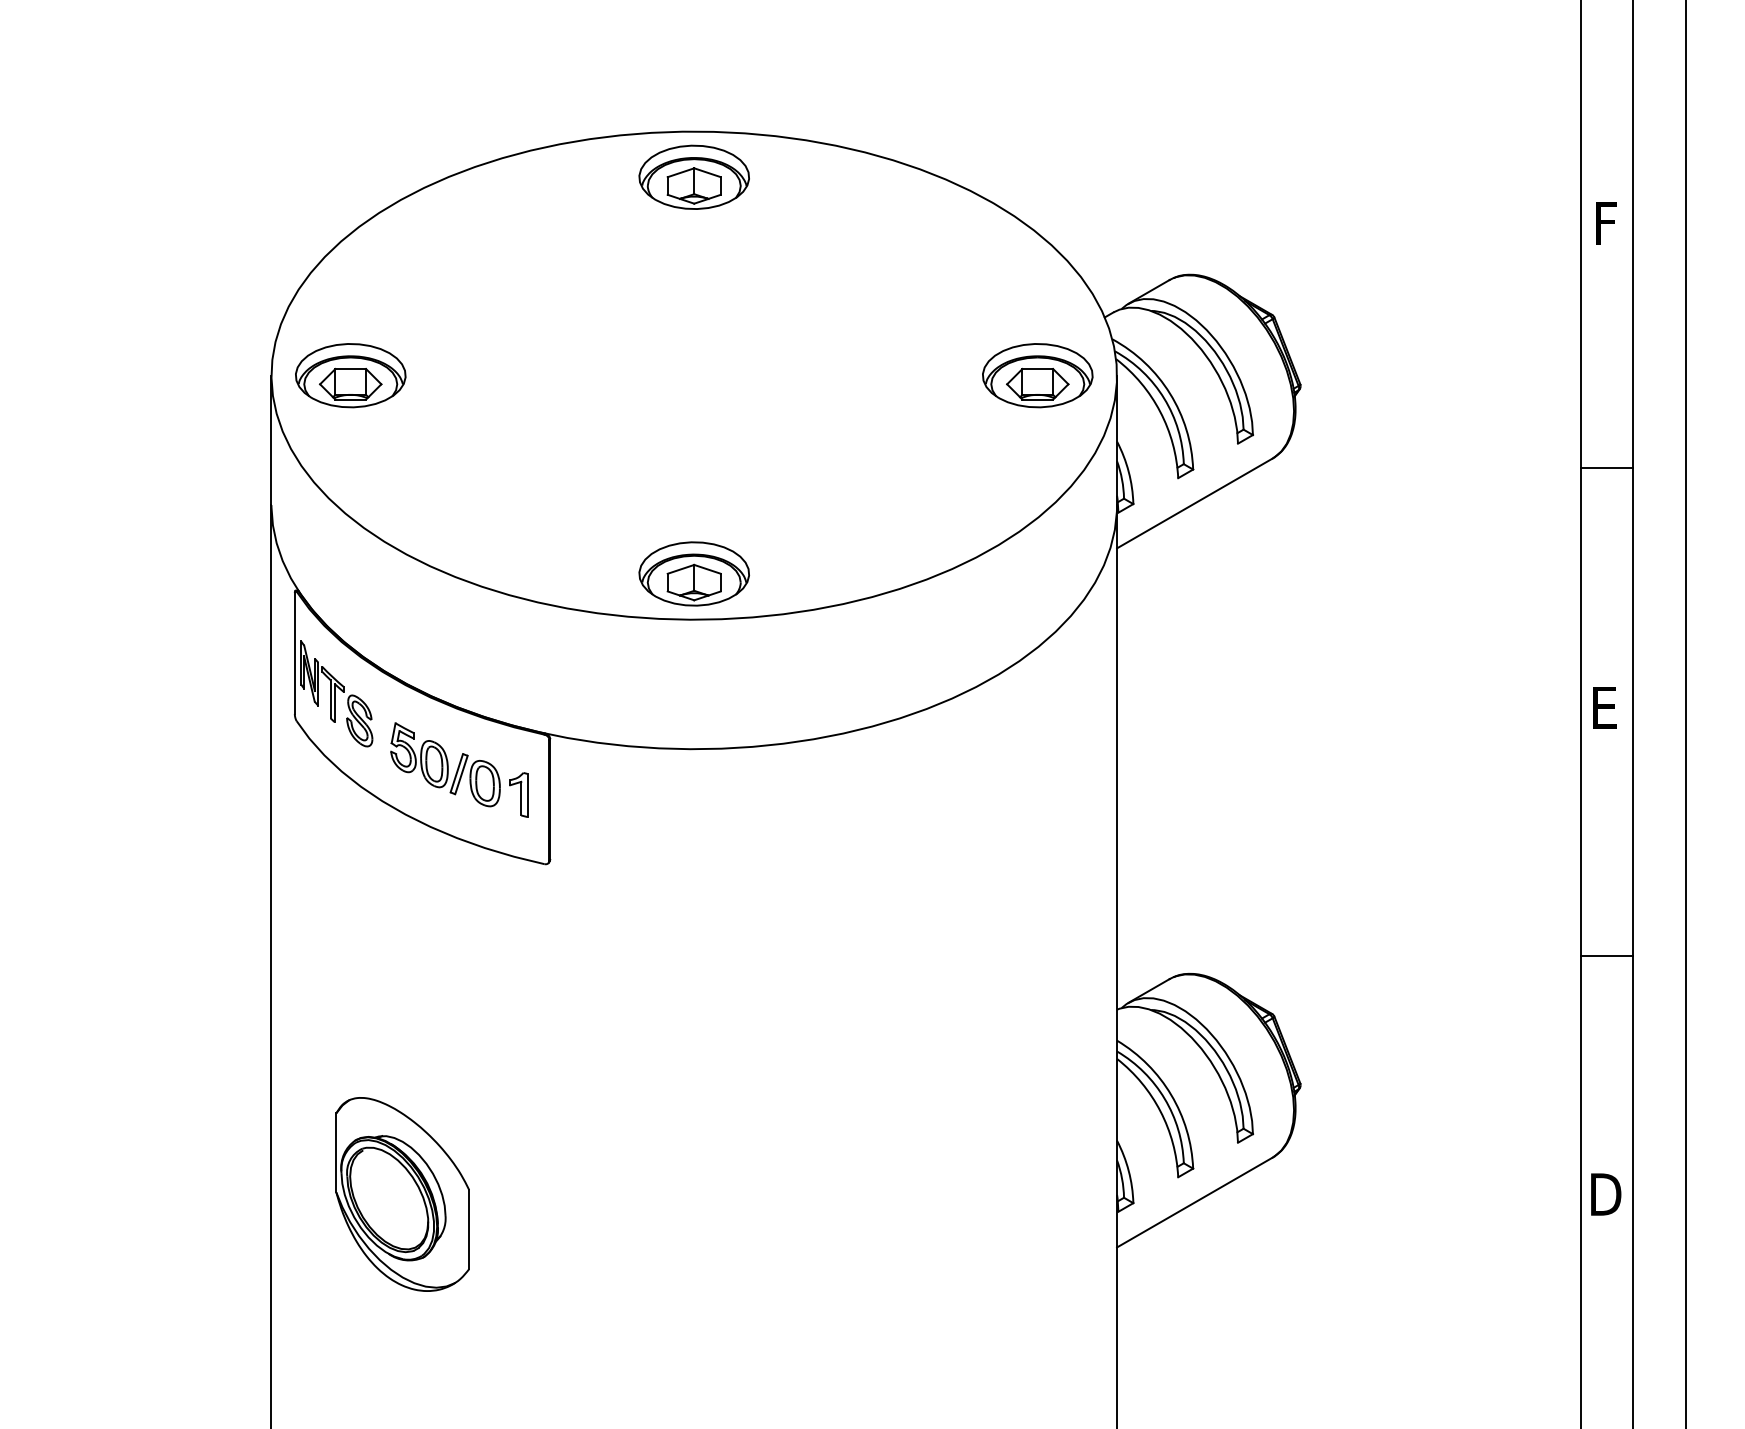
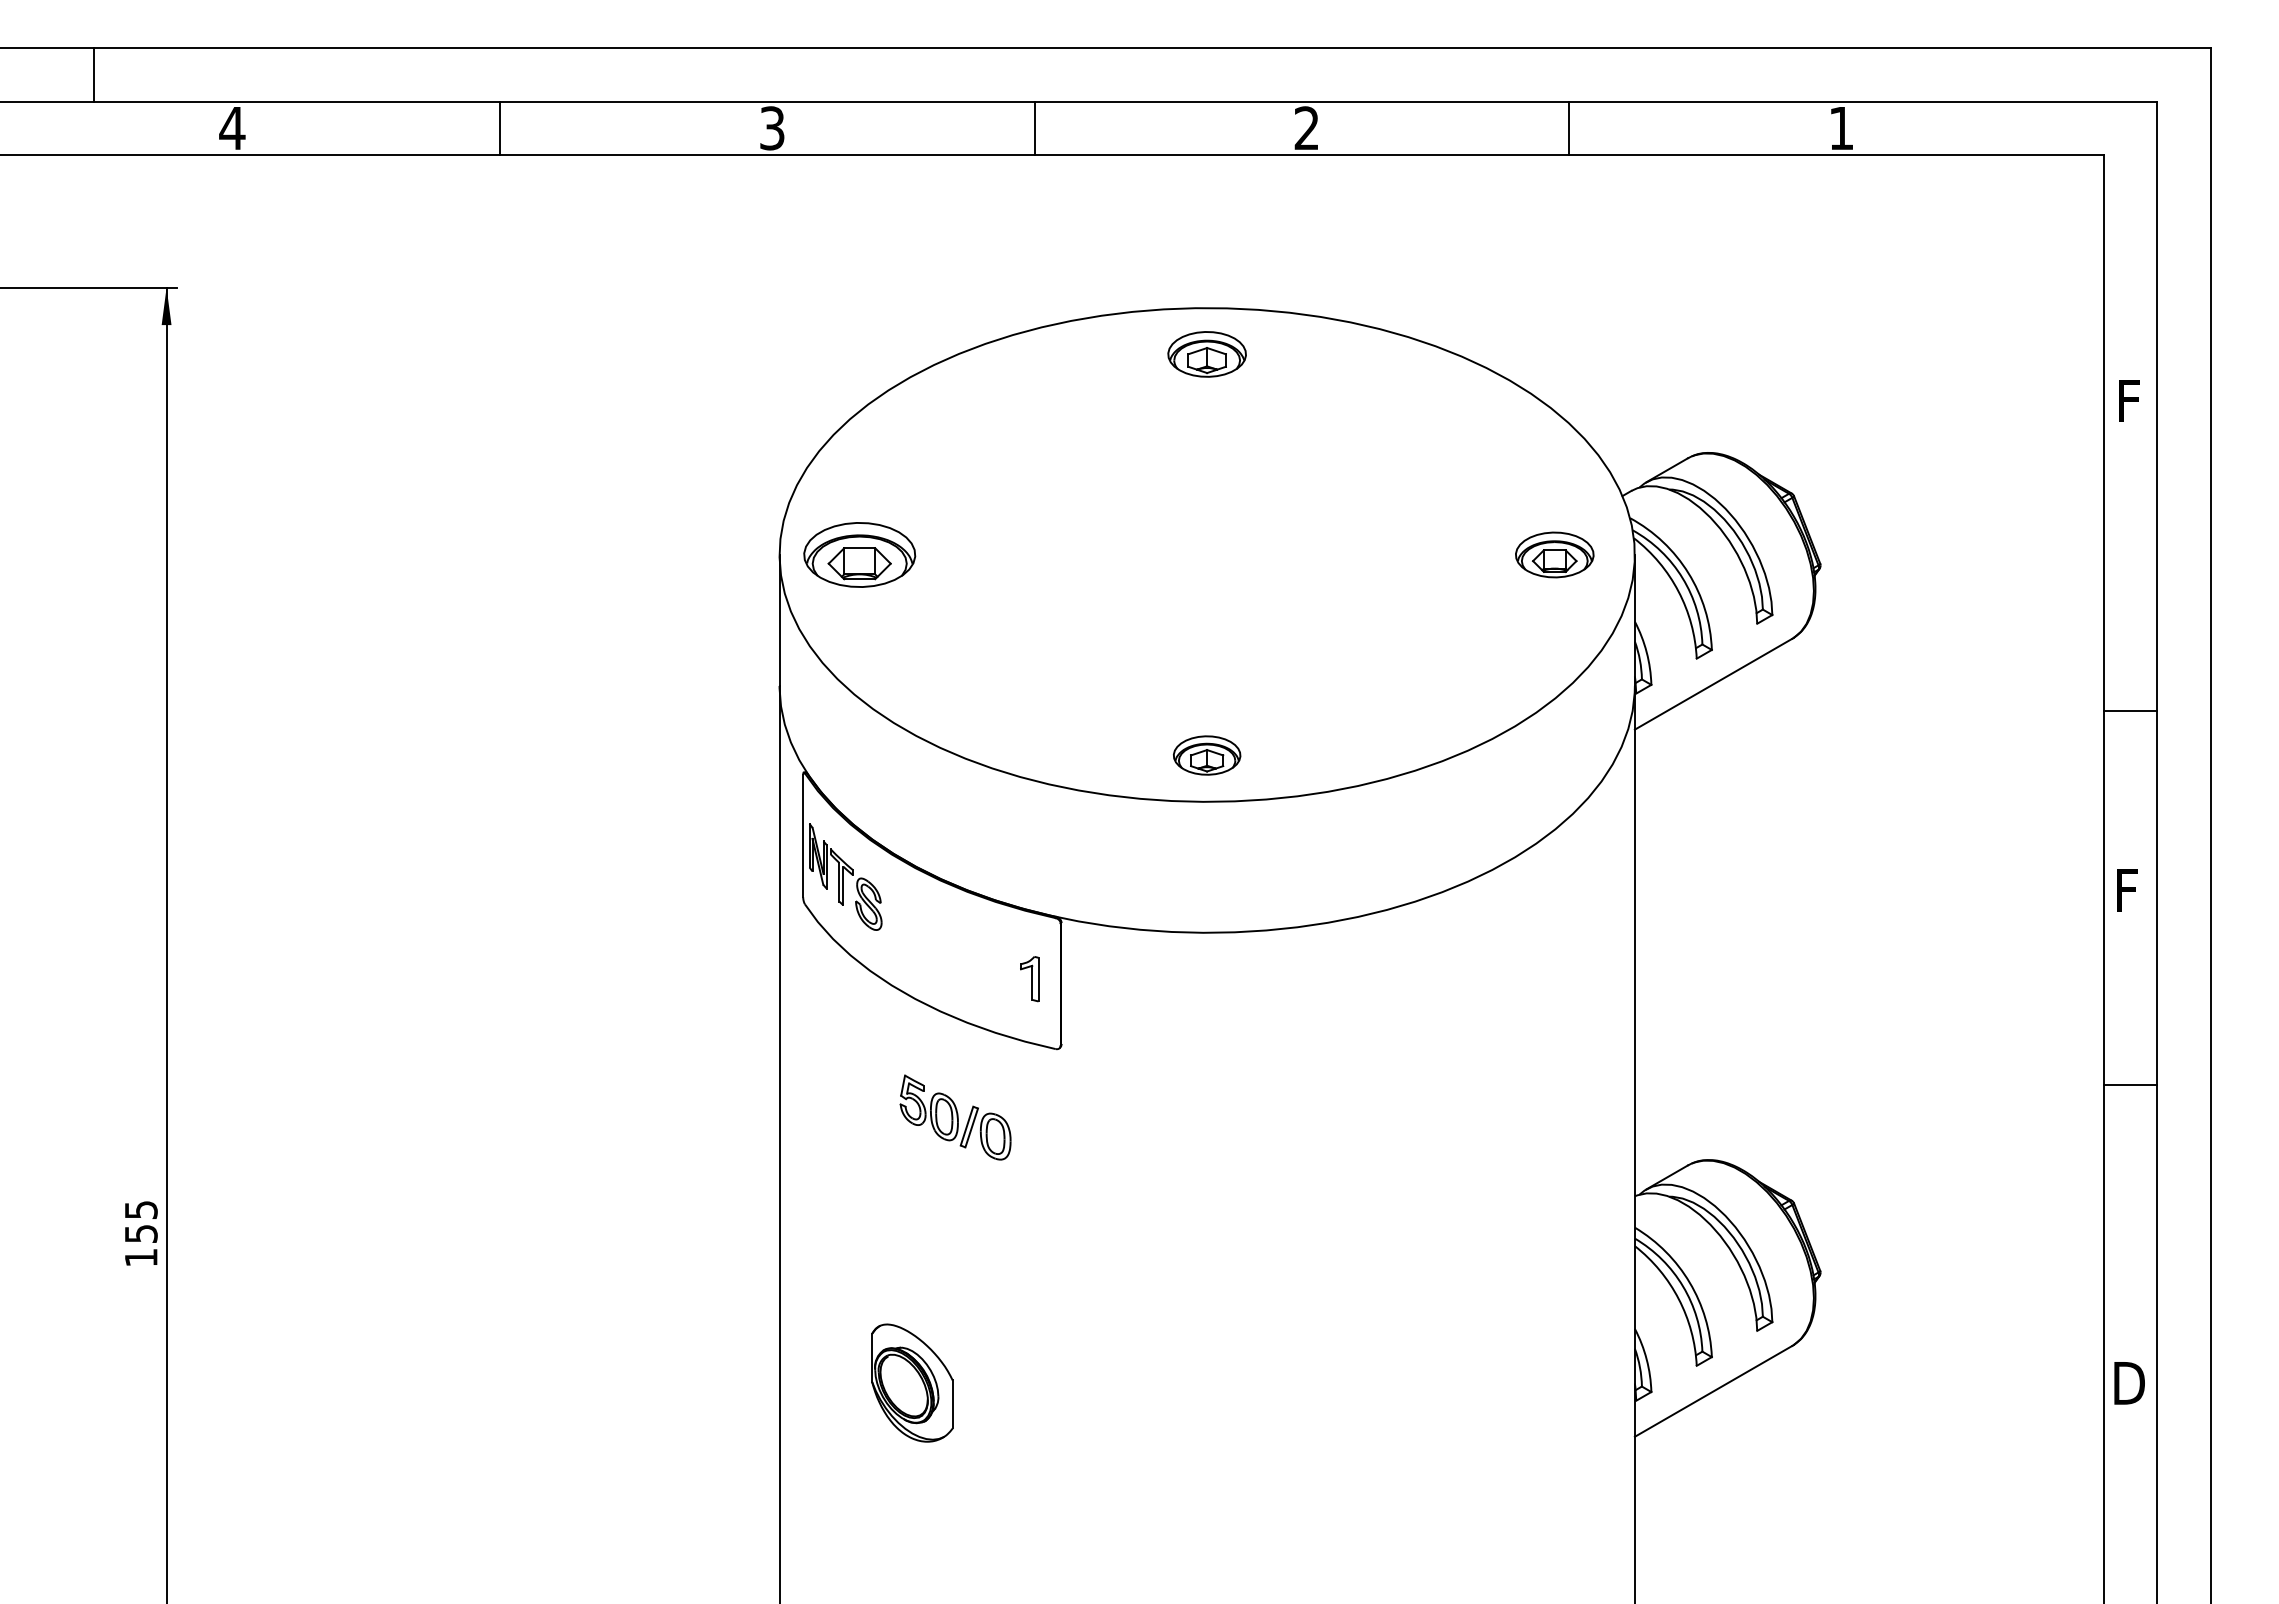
part: (693, 177) -> (1206, 354), size x0.7
part: (1037, 375) -> (1554, 554), size x0.7
line: (1607, 468) -> (2130, 710), moved
part: (693, 573) -> (1206, 755), size x0.6
text: (1607, 707) -> (2130, 890), E -> F
part: (445, 764) -> (955, 1117), moved
line: (1607, 956) -> (2130, 1085), moved
part: (402, 1193) -> (912, 1382), size x0.6

